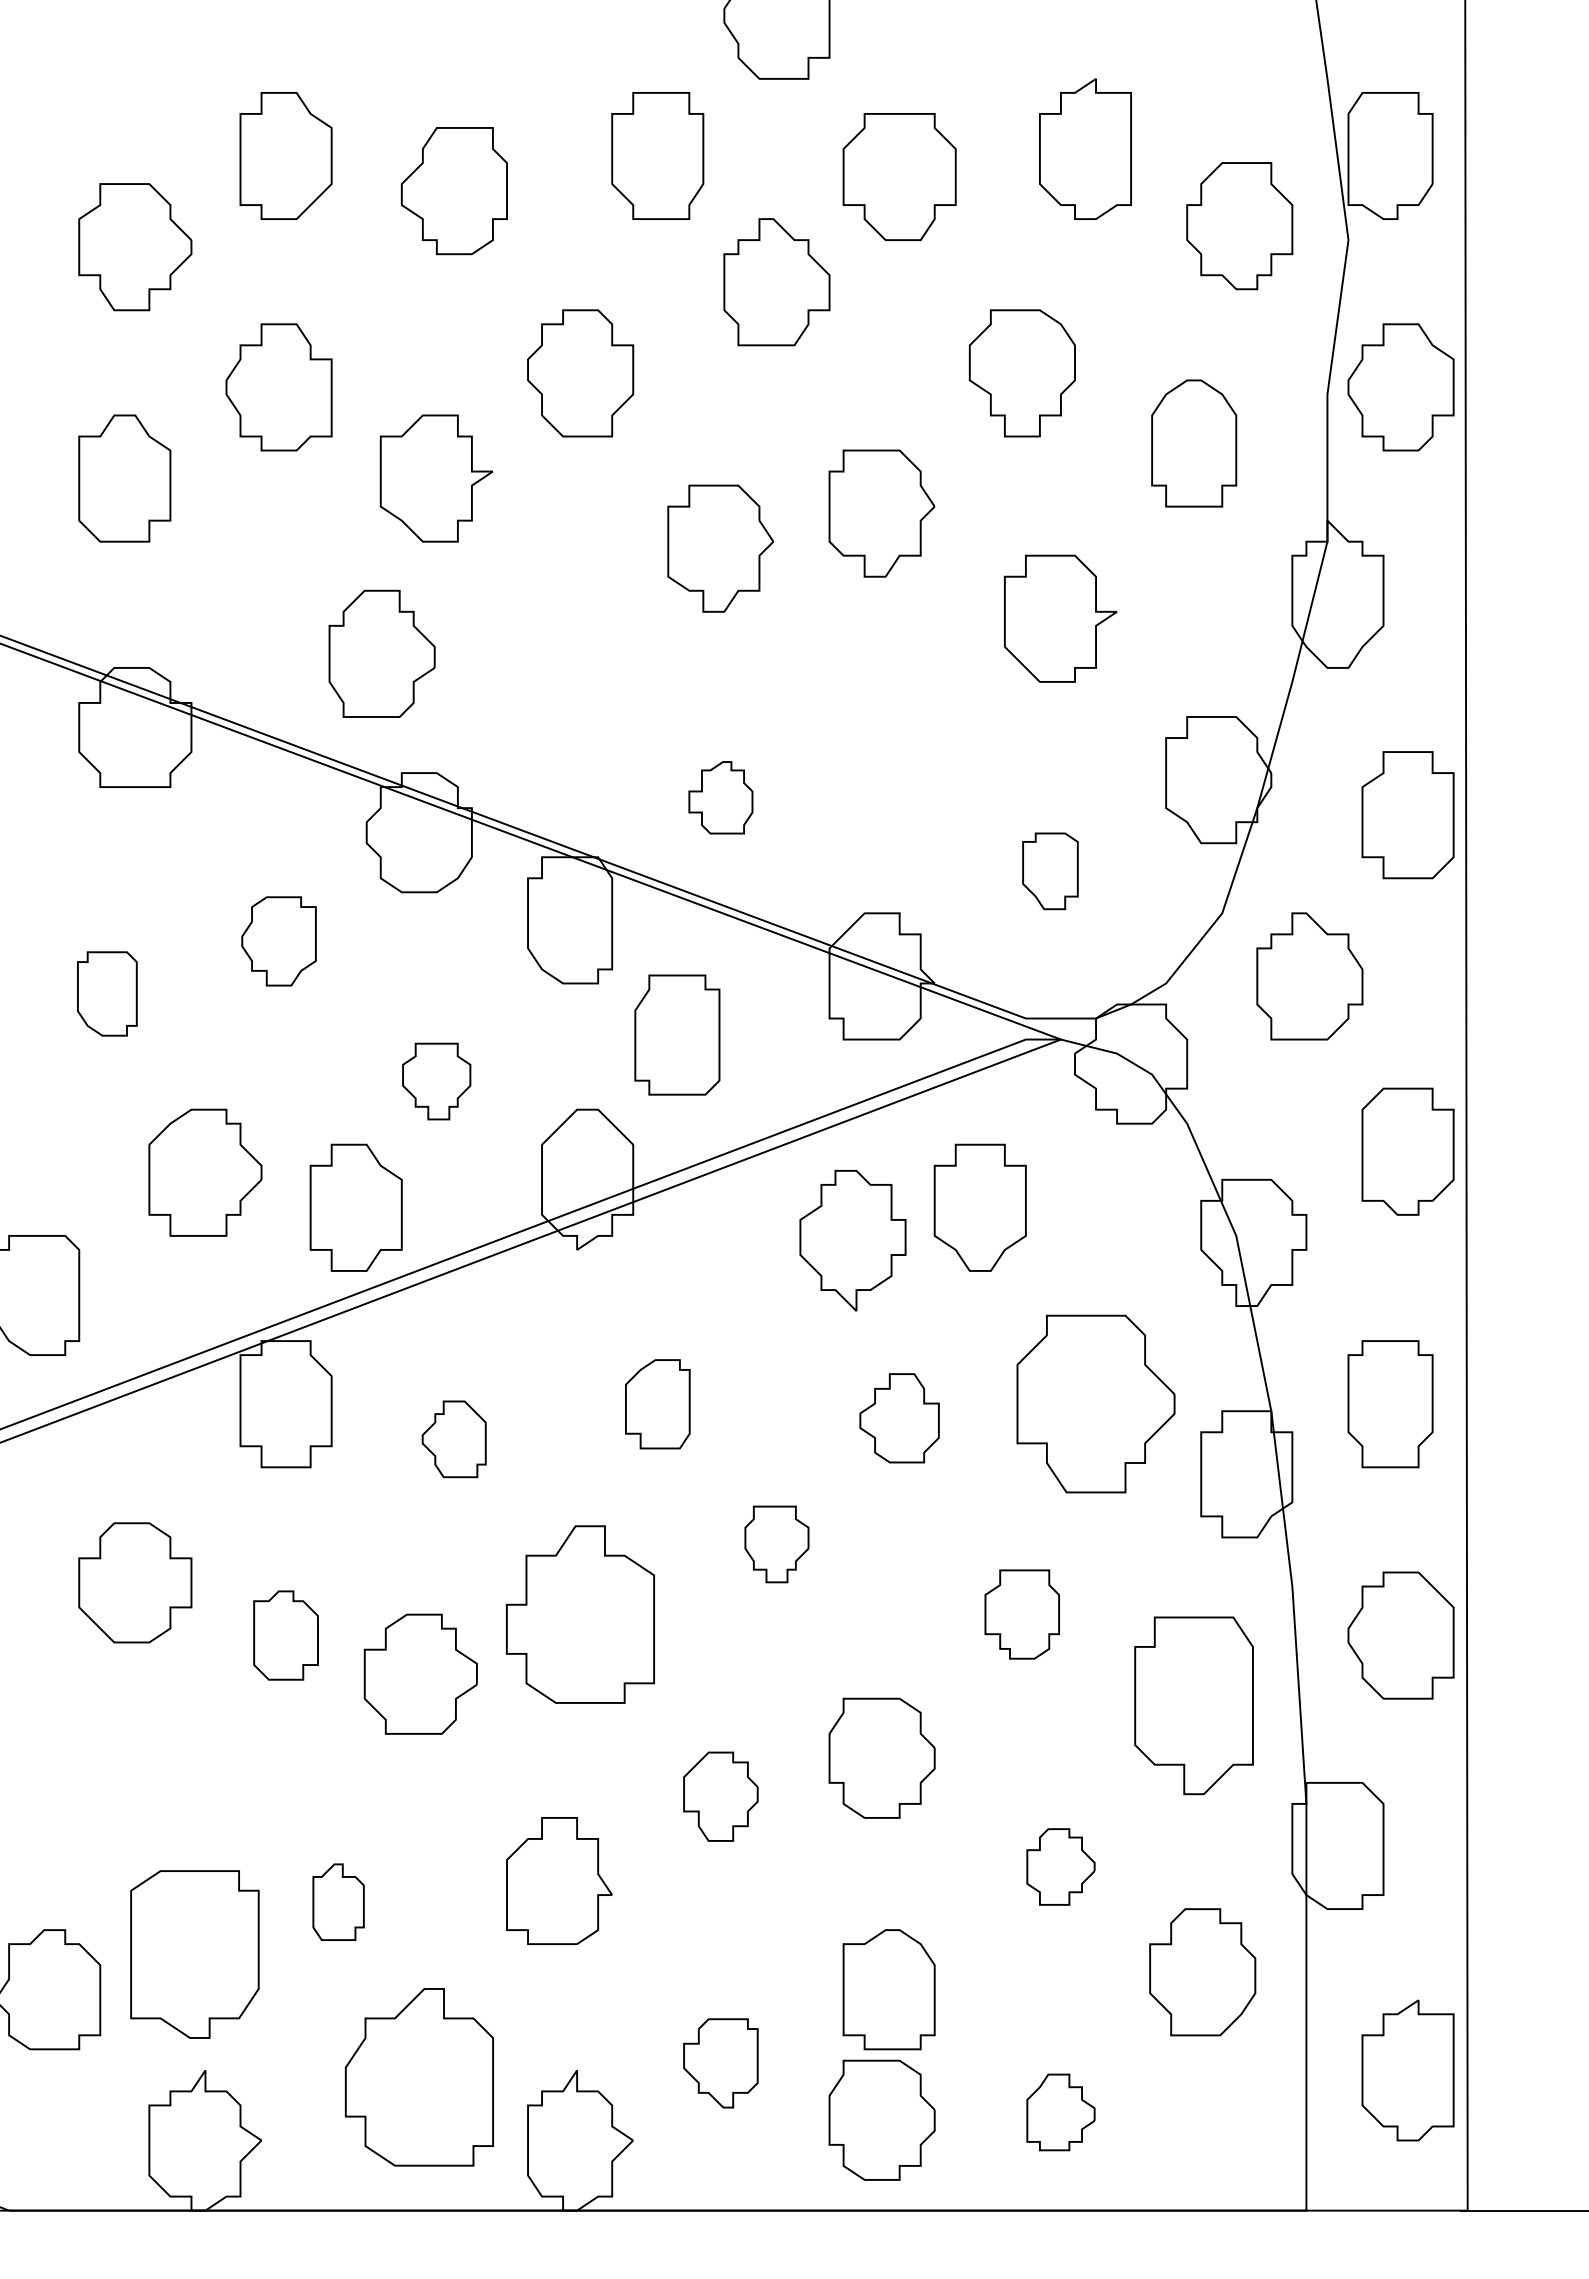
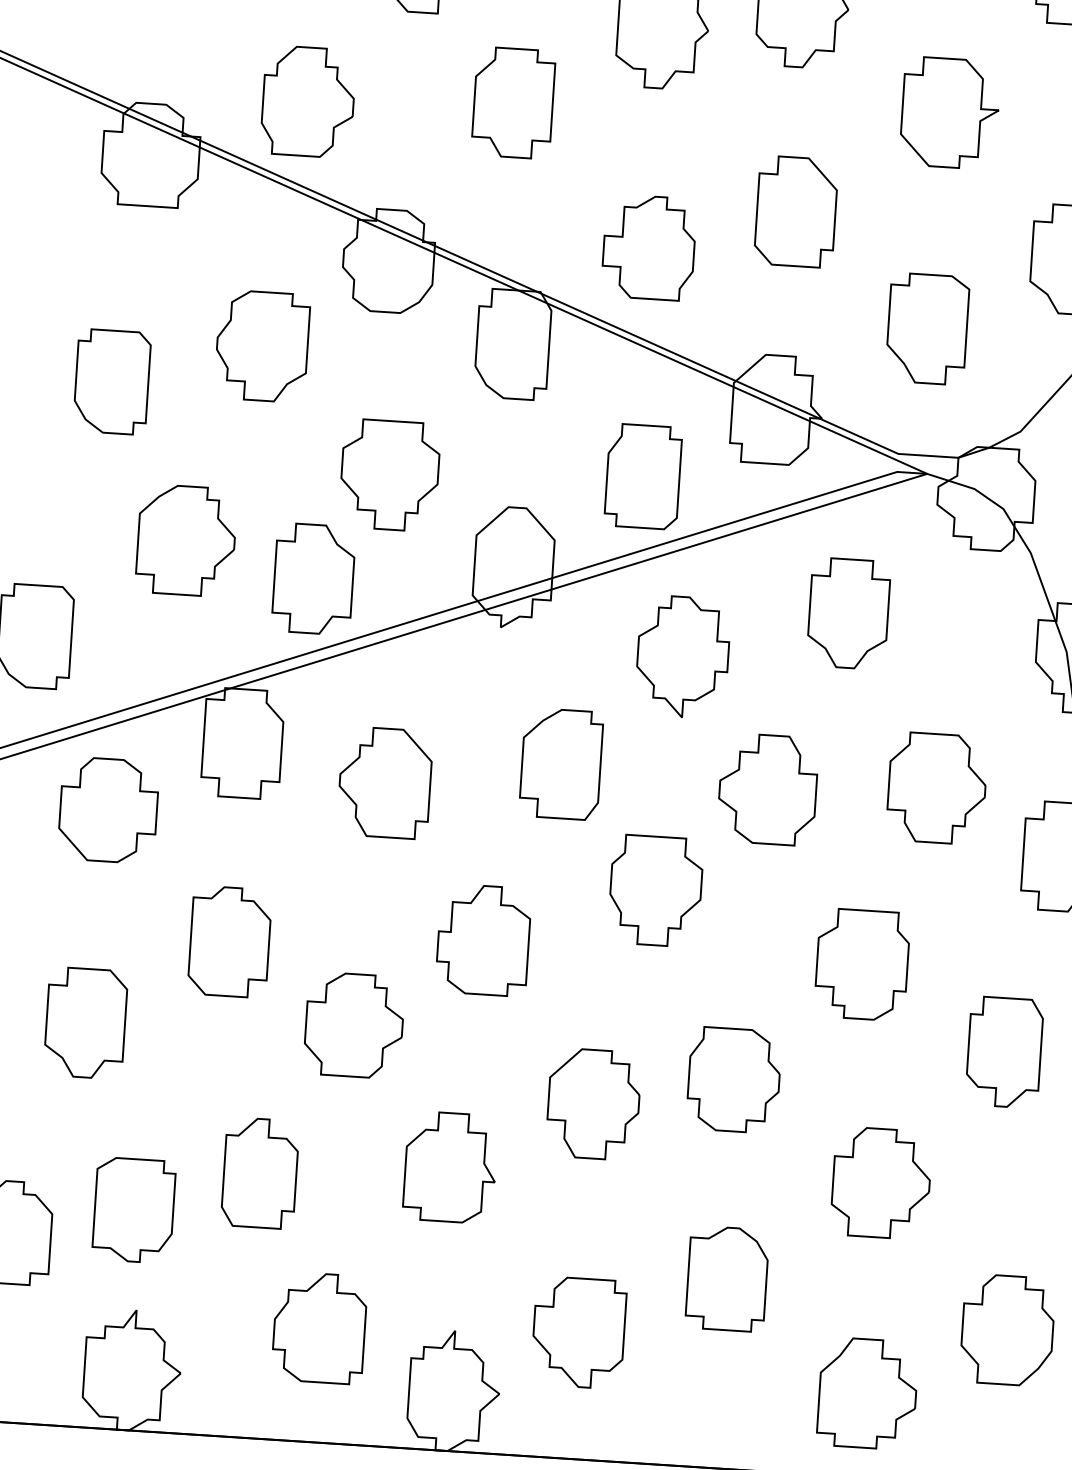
part: (552, 639) -> (513, 102), added
part: (381, 653) -> (307, 101), moved
part: (888, 744) -> (795, 211), added
part: (720, 797) -> (648, 247), size x1.67
part: (1050, 871) -> (927, 329), size x1.67
part: (278, 941) -> (261, 346), size x1.43
part: (107, 993) -> (112, 381), size x1.43
part: (677, 1034) -> (643, 476), moved
part: (436, 1081) -> (389, 475), size x1.67
part: (852, 1240) -> (682, 656), moved
part: (657, 1404) -> (561, 764), size x1.43
part: (1095, 1404) -> (936, 788), size x0.71
part: (899, 1418) -> (767, 789), size x1.43
part: (453, 1439) -> (384, 783), size x1.67
part: (776, 1544) -> (655, 891), size x1.67
part: (135, 1582) -> (108, 810), moved
part: (580, 1614) -> (483, 940), size x0.71
part: (1021, 1614) -> (861, 964), size x1.43
part: (285, 1635) -> (229, 941), size x1.43
part: (420, 1673) -> (354, 1024), moved
part: (1194, 1705) -> (1004, 1052), size x0.71
part: (124, 1740) -> (85, 1022), added
part: (720, 1796) -> (593, 1103), size x1.43
part: (1060, 1866) -> (881, 1182), size x1.67
part: (338, 1902) -> (260, 1173), size x1.67
part: (194, 1954) -> (133, 1210), size x0.71
part: (1202, 1972) -> (1007, 1330), moved
part: (720, 2063) -> (578, 1332), size x1.43
part: (418, 2077) -> (318, 1328), size x0.71
part: (1060, 2112) -> (867, 1393), size x1.67
part: (881, 2119) -> (713, 1389), removed

